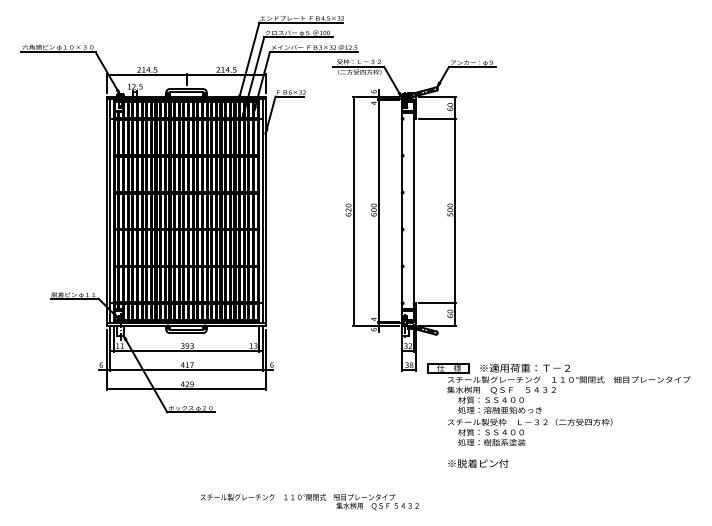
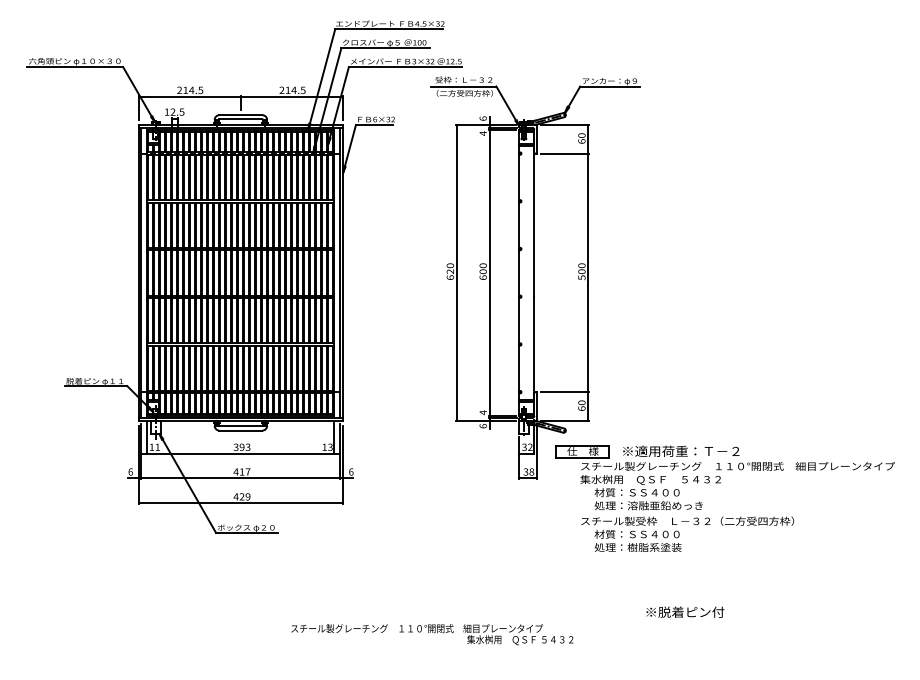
part: (555, 392) -> (720, 482), moved
text: (478, 463) -> (685, 612), moved
text: (309, 502) -> (432, 635), moved

